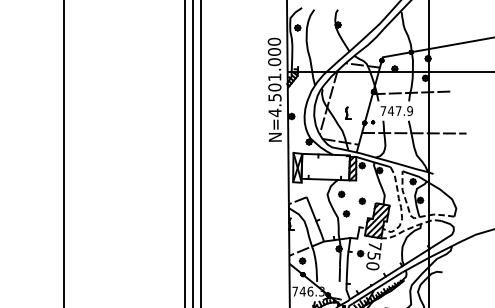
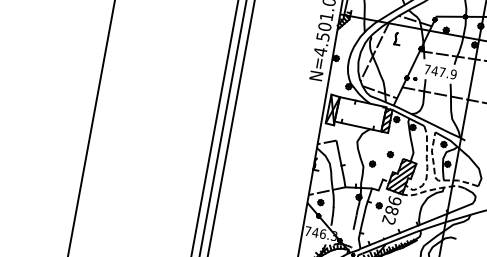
part: (348, 112) -> (397, 38), moved
part: (341, 194) -> (371, 144), removed
text: (373, 256) -> (391, 210), 750 -> 982

